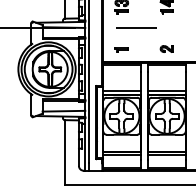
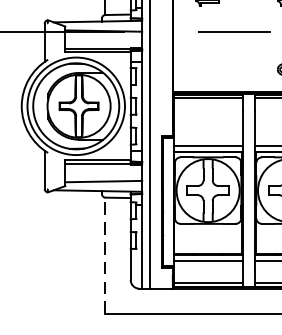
part: (121, 49) -> (207, 70), removed
line: (64, 151) -> (104, 254), solid -> dashed

